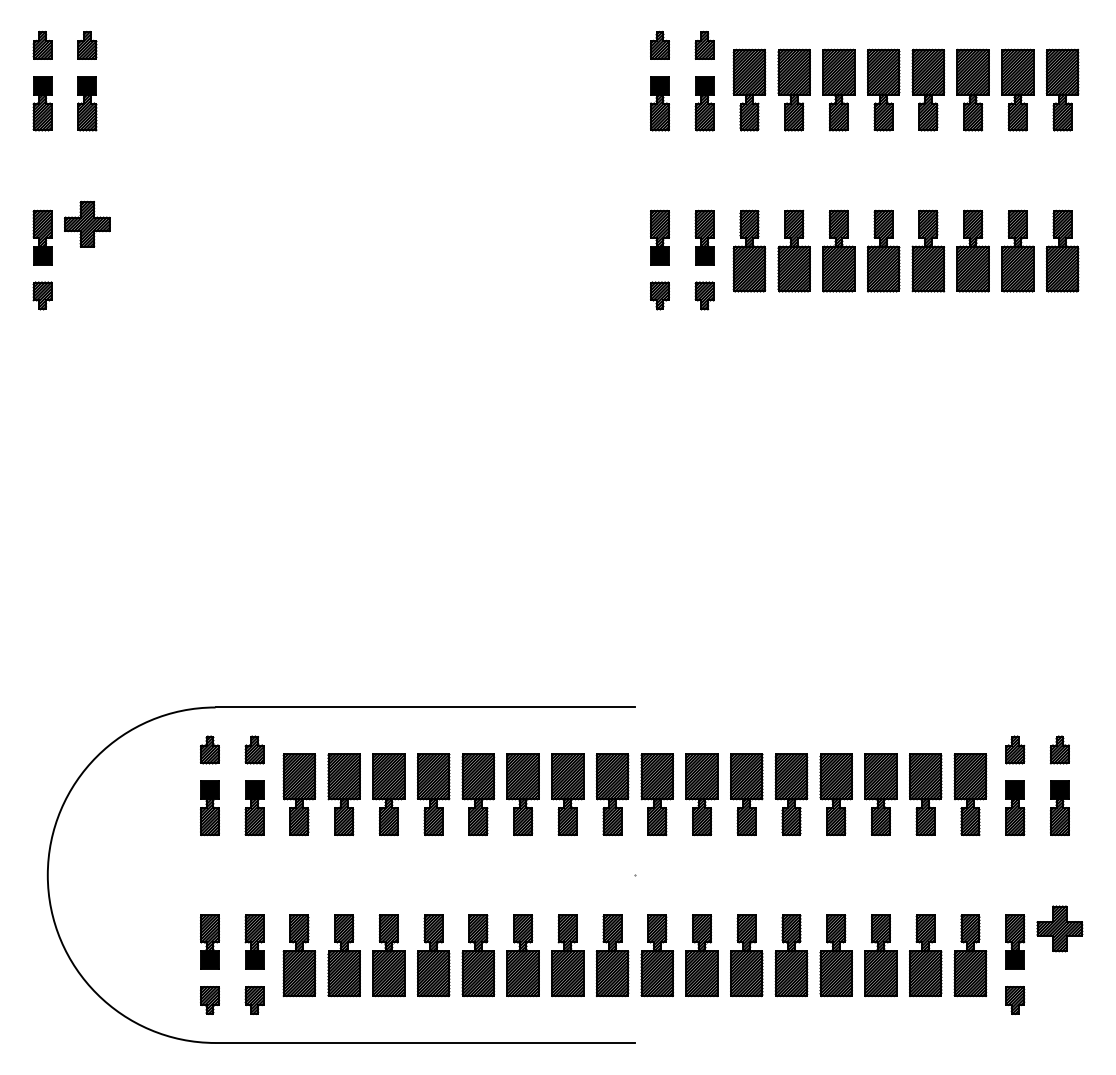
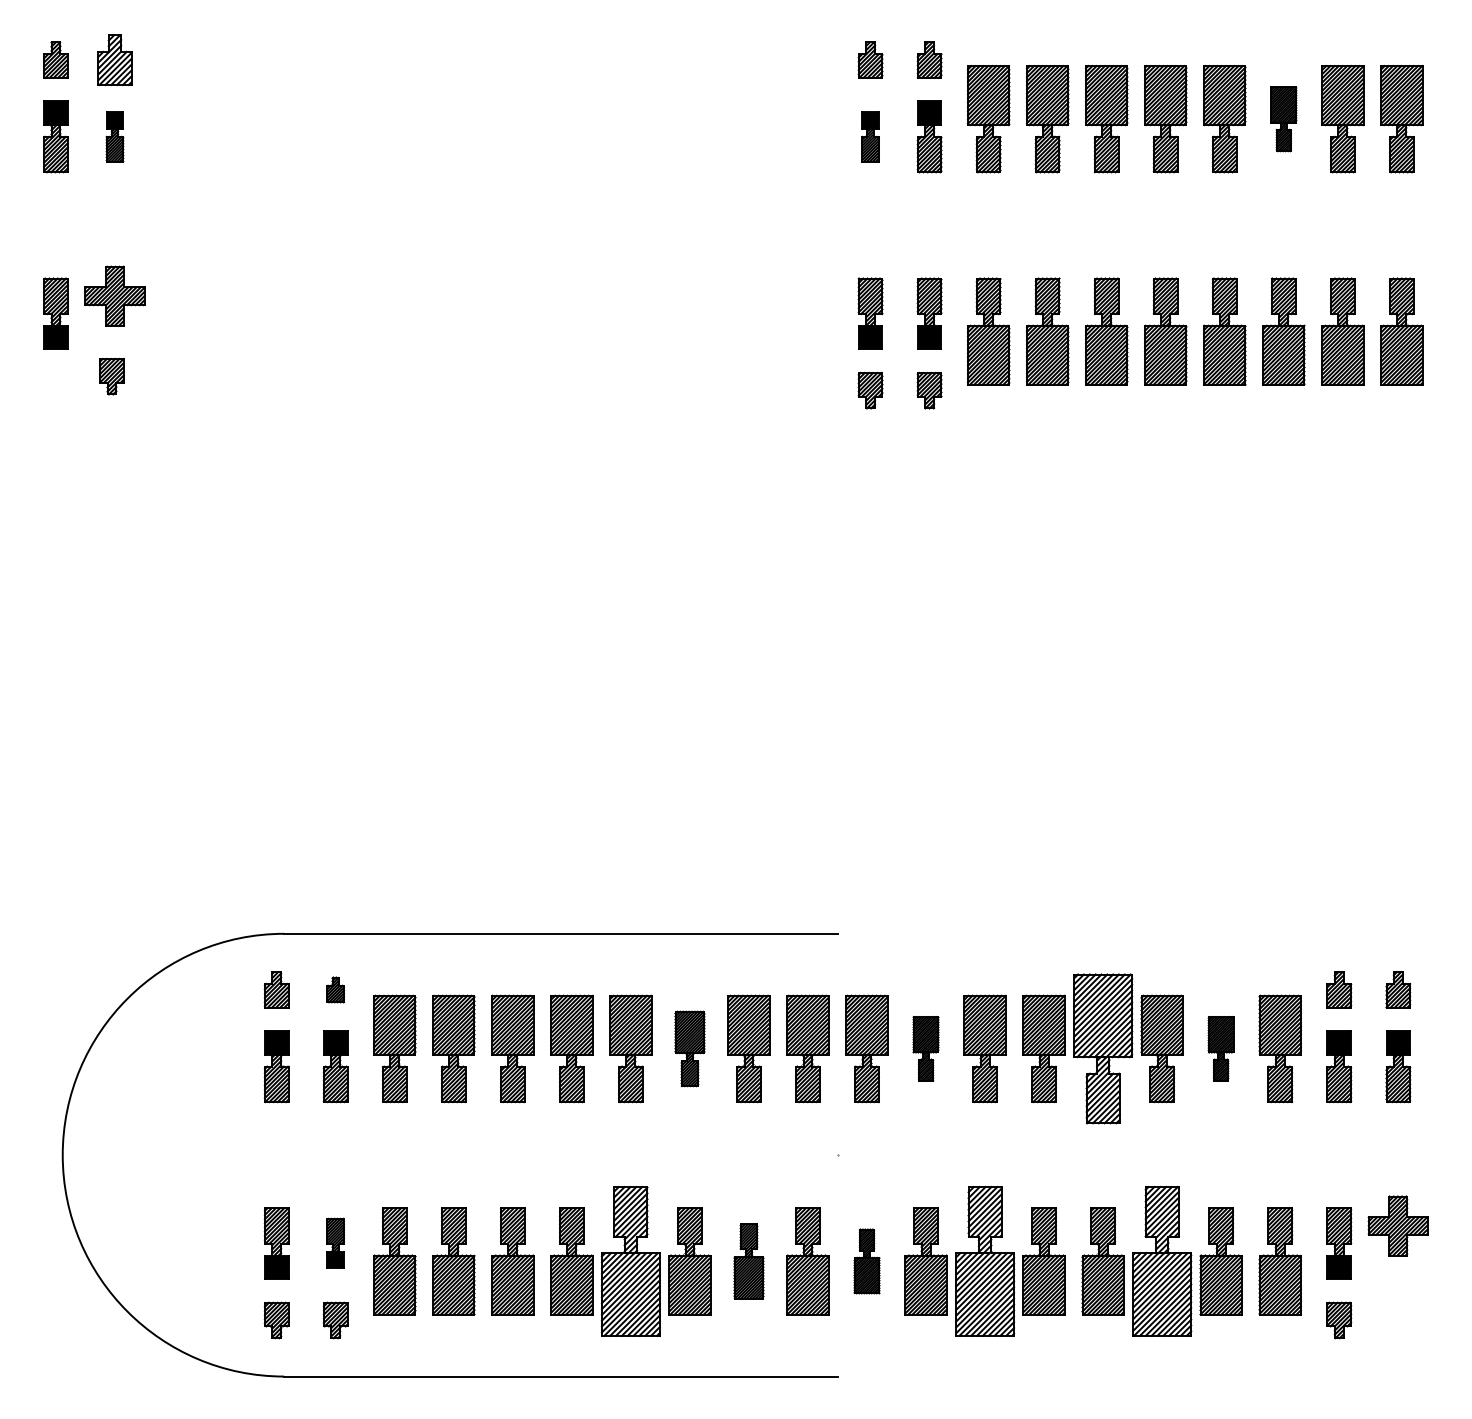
part: (87, 44) -> (114, 59), size x1.4
part: (972, 90) -> (1283, 119), size x0.6
part: (87, 103) -> (114, 136), size x0.7
part: (659, 103) -> (870, 136), size x0.7
part: (42, 295) -> (111, 376), moved
part: (254, 749) -> (335, 989), size x0.7
part: (522, 794) -> (689, 1048), size x0.7
part: (701, 794) -> (925, 1048), size x0.6
part: (835, 794) -> (1102, 1048), size x1.4
part: (925, 794) -> (1220, 1048), size x0.6
part: (254, 942) -> (335, 1243), size x0.7
part: (478, 955) -> (630, 1261), size x1.4
part: (567, 955) -> (748, 1261), size x0.7
part: (656, 955) -> (866, 1261), size x0.6
part: (746, 955) -> (984, 1261), size x1.4
part: (880, 955) -> (1161, 1261), size x1.4

